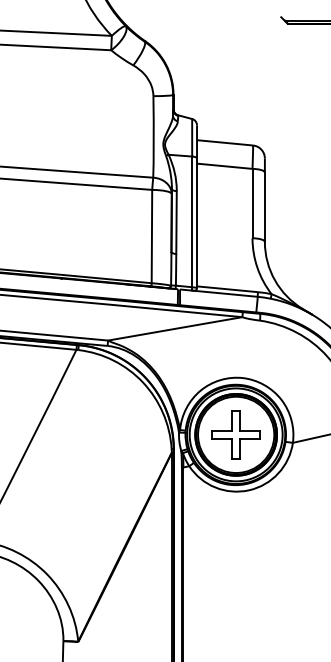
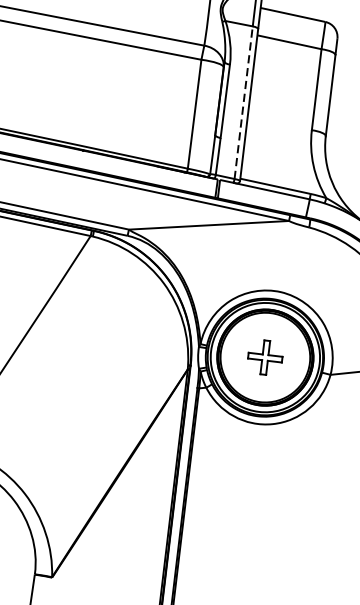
line: (192, 221) -> (244, 102), solid -> dashed
part: (235, 434) -> (264, 357), size x0.6

